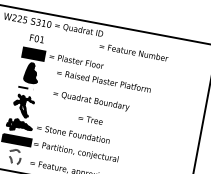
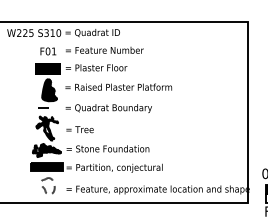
text: (133, 51) -> (104, 49), moved
text: (103, 80) -> (118, 86), moved
text: (91, 100) -> (108, 108), moved
text: (90, 119) -> (79, 129), moved

